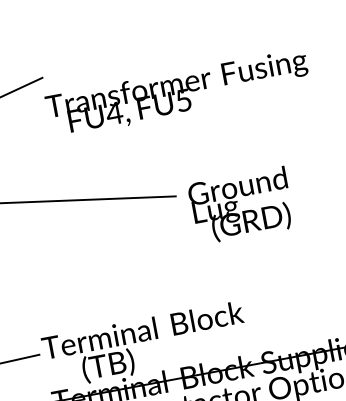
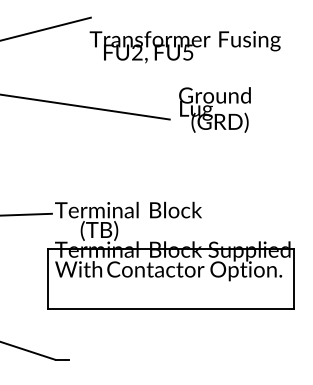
text: (114, 113) -> (137, 52), FU4, -> FU2,
text: (240, 205) -> (214, 109), moved

